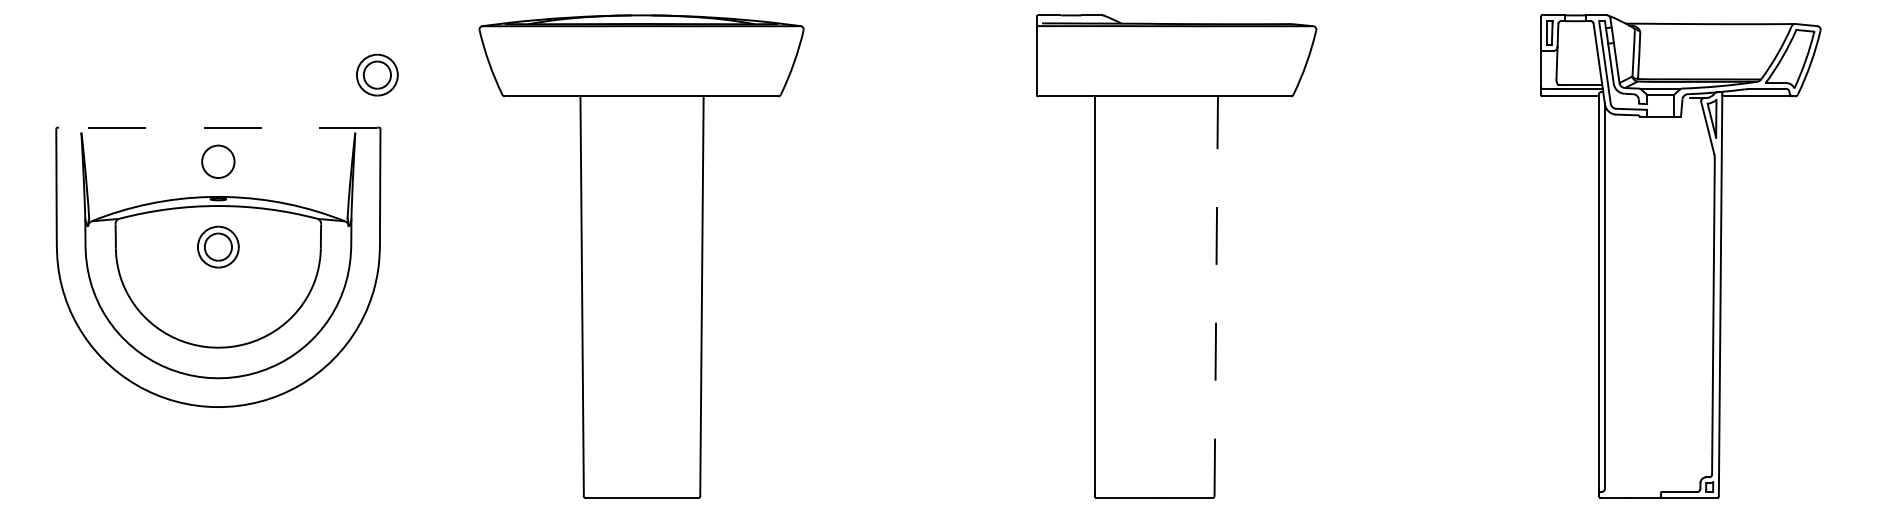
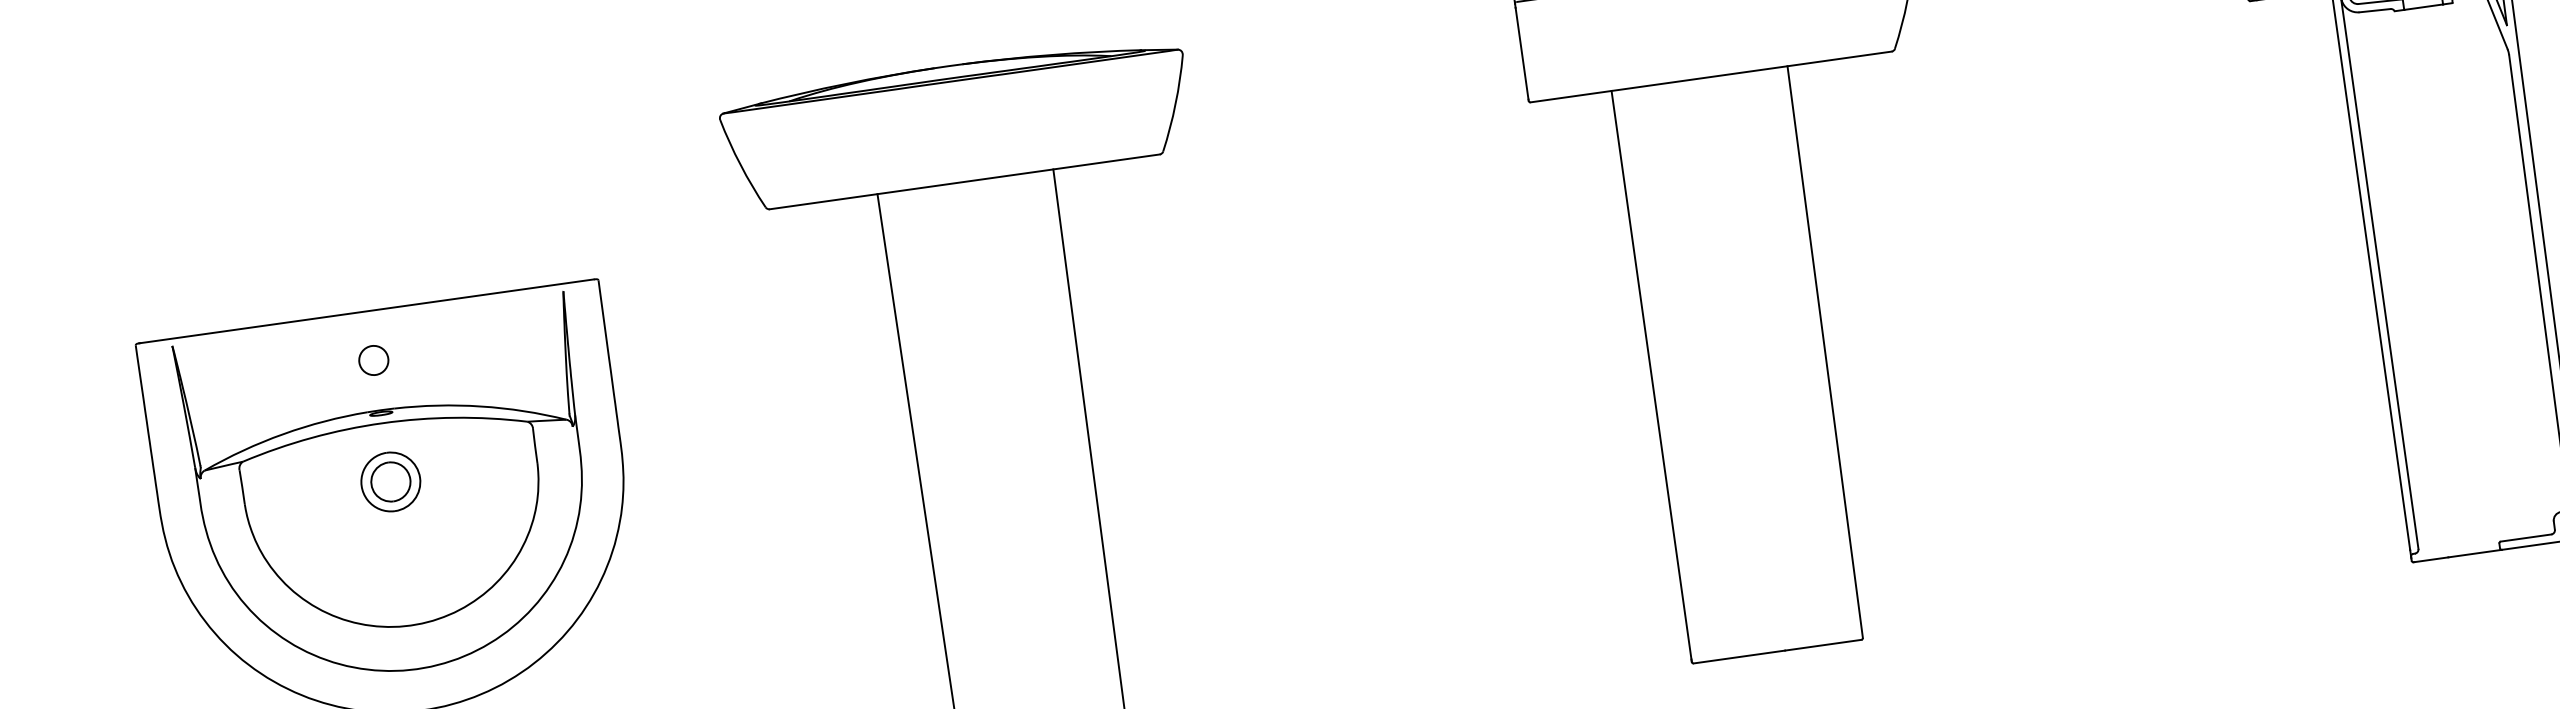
part: (377, 74) -> (583, 203), removed
line: (218, 127) -> (367, 311), dashed -> solid
circle: (218, 162) -> (374, 361), size x0.62
line: (1216, 295) -> (1825, 350), dashed -> solid

